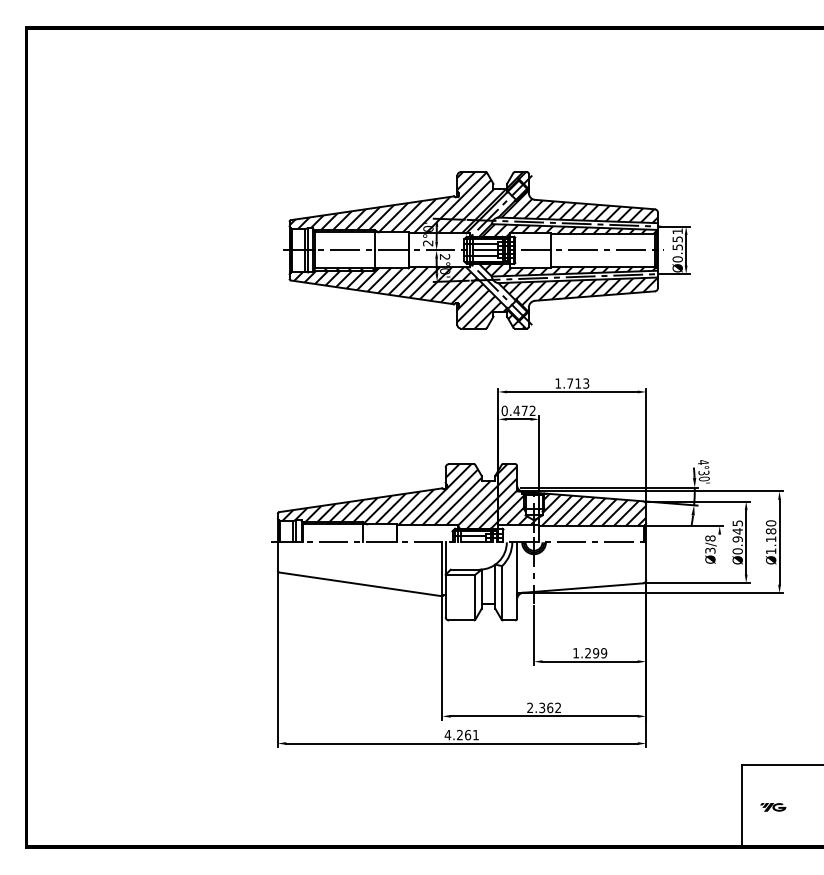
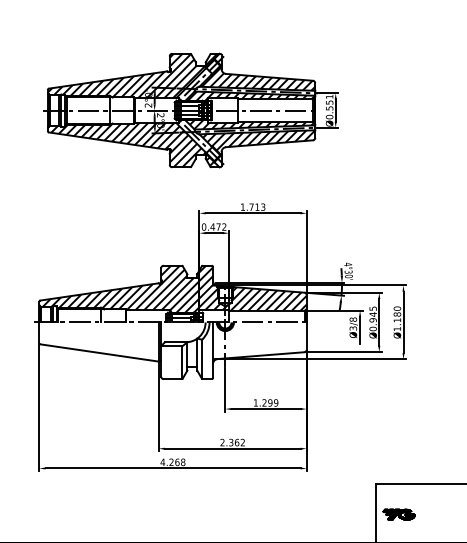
line: (719, 552) -> (359, 329), added
text: (475, 735) -> (182, 462), 4.261 -> 4.268
part: (772, 807) -> (398, 514), size x1.67

